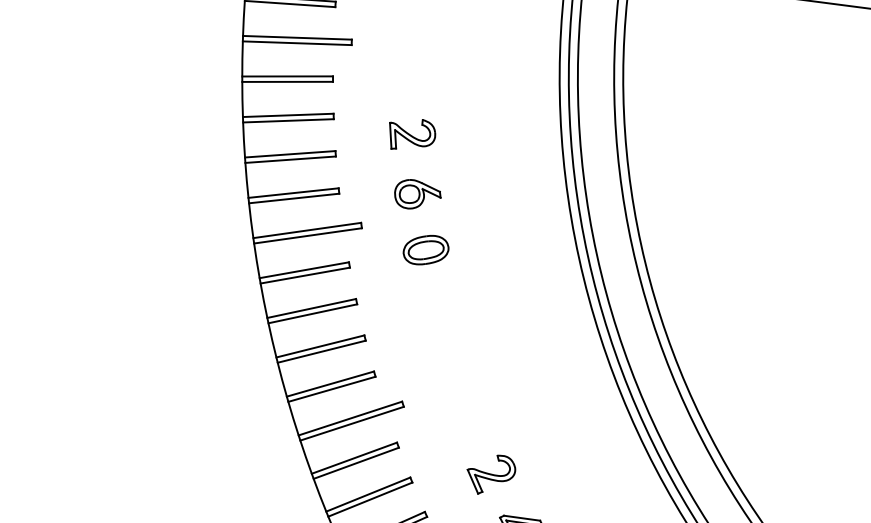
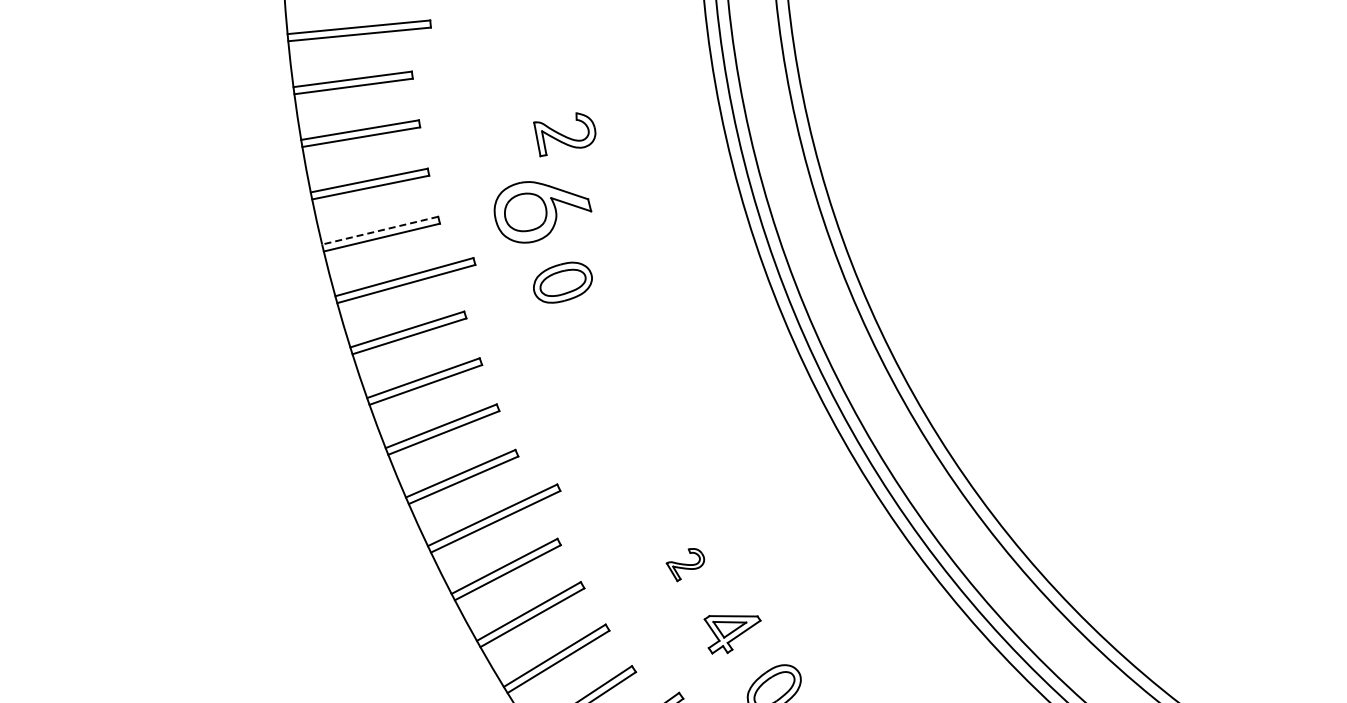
part: (411, 134) -> (564, 134), moved
line: (293, 193) -> (380, 230), solid -> dashed
part: (417, 195) -> (542, 212), size x1.6
part: (490, 474) -> (685, 564), size x0.6

